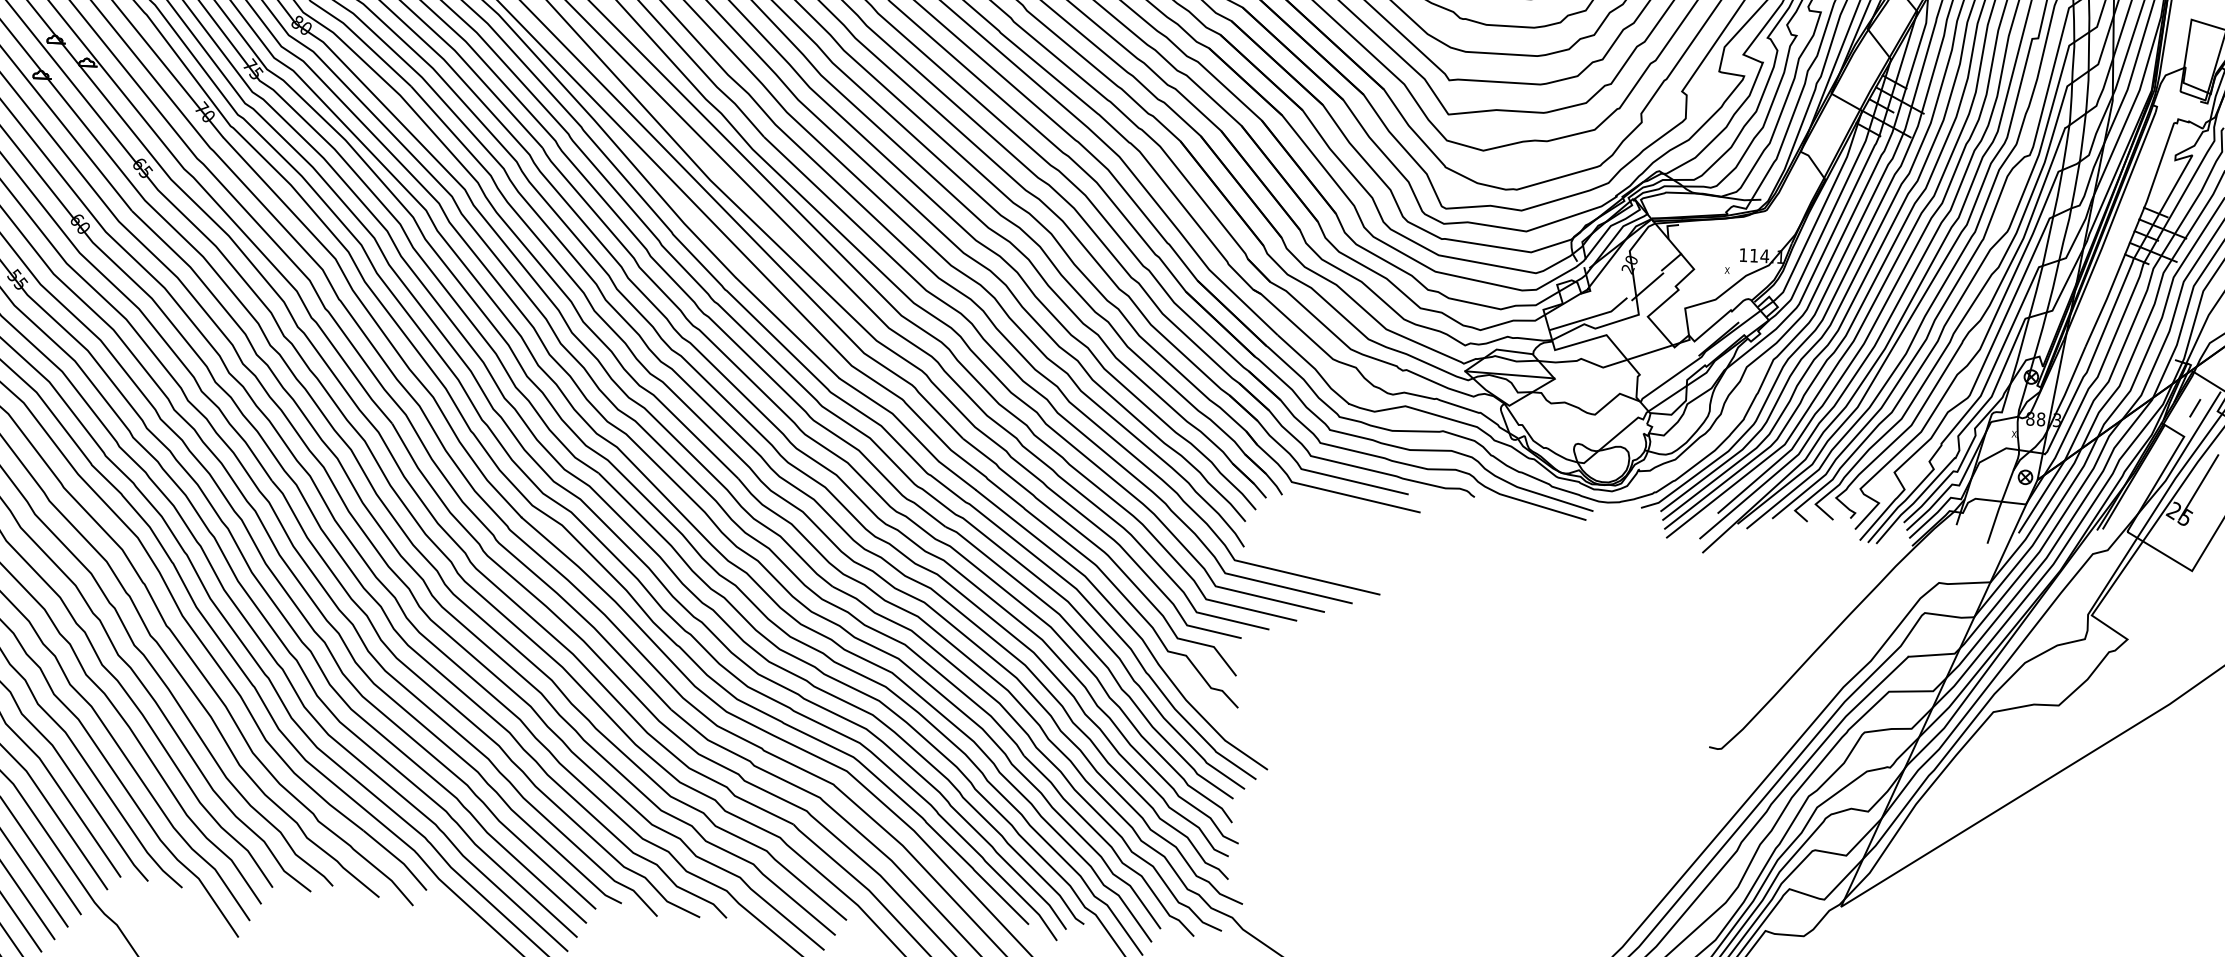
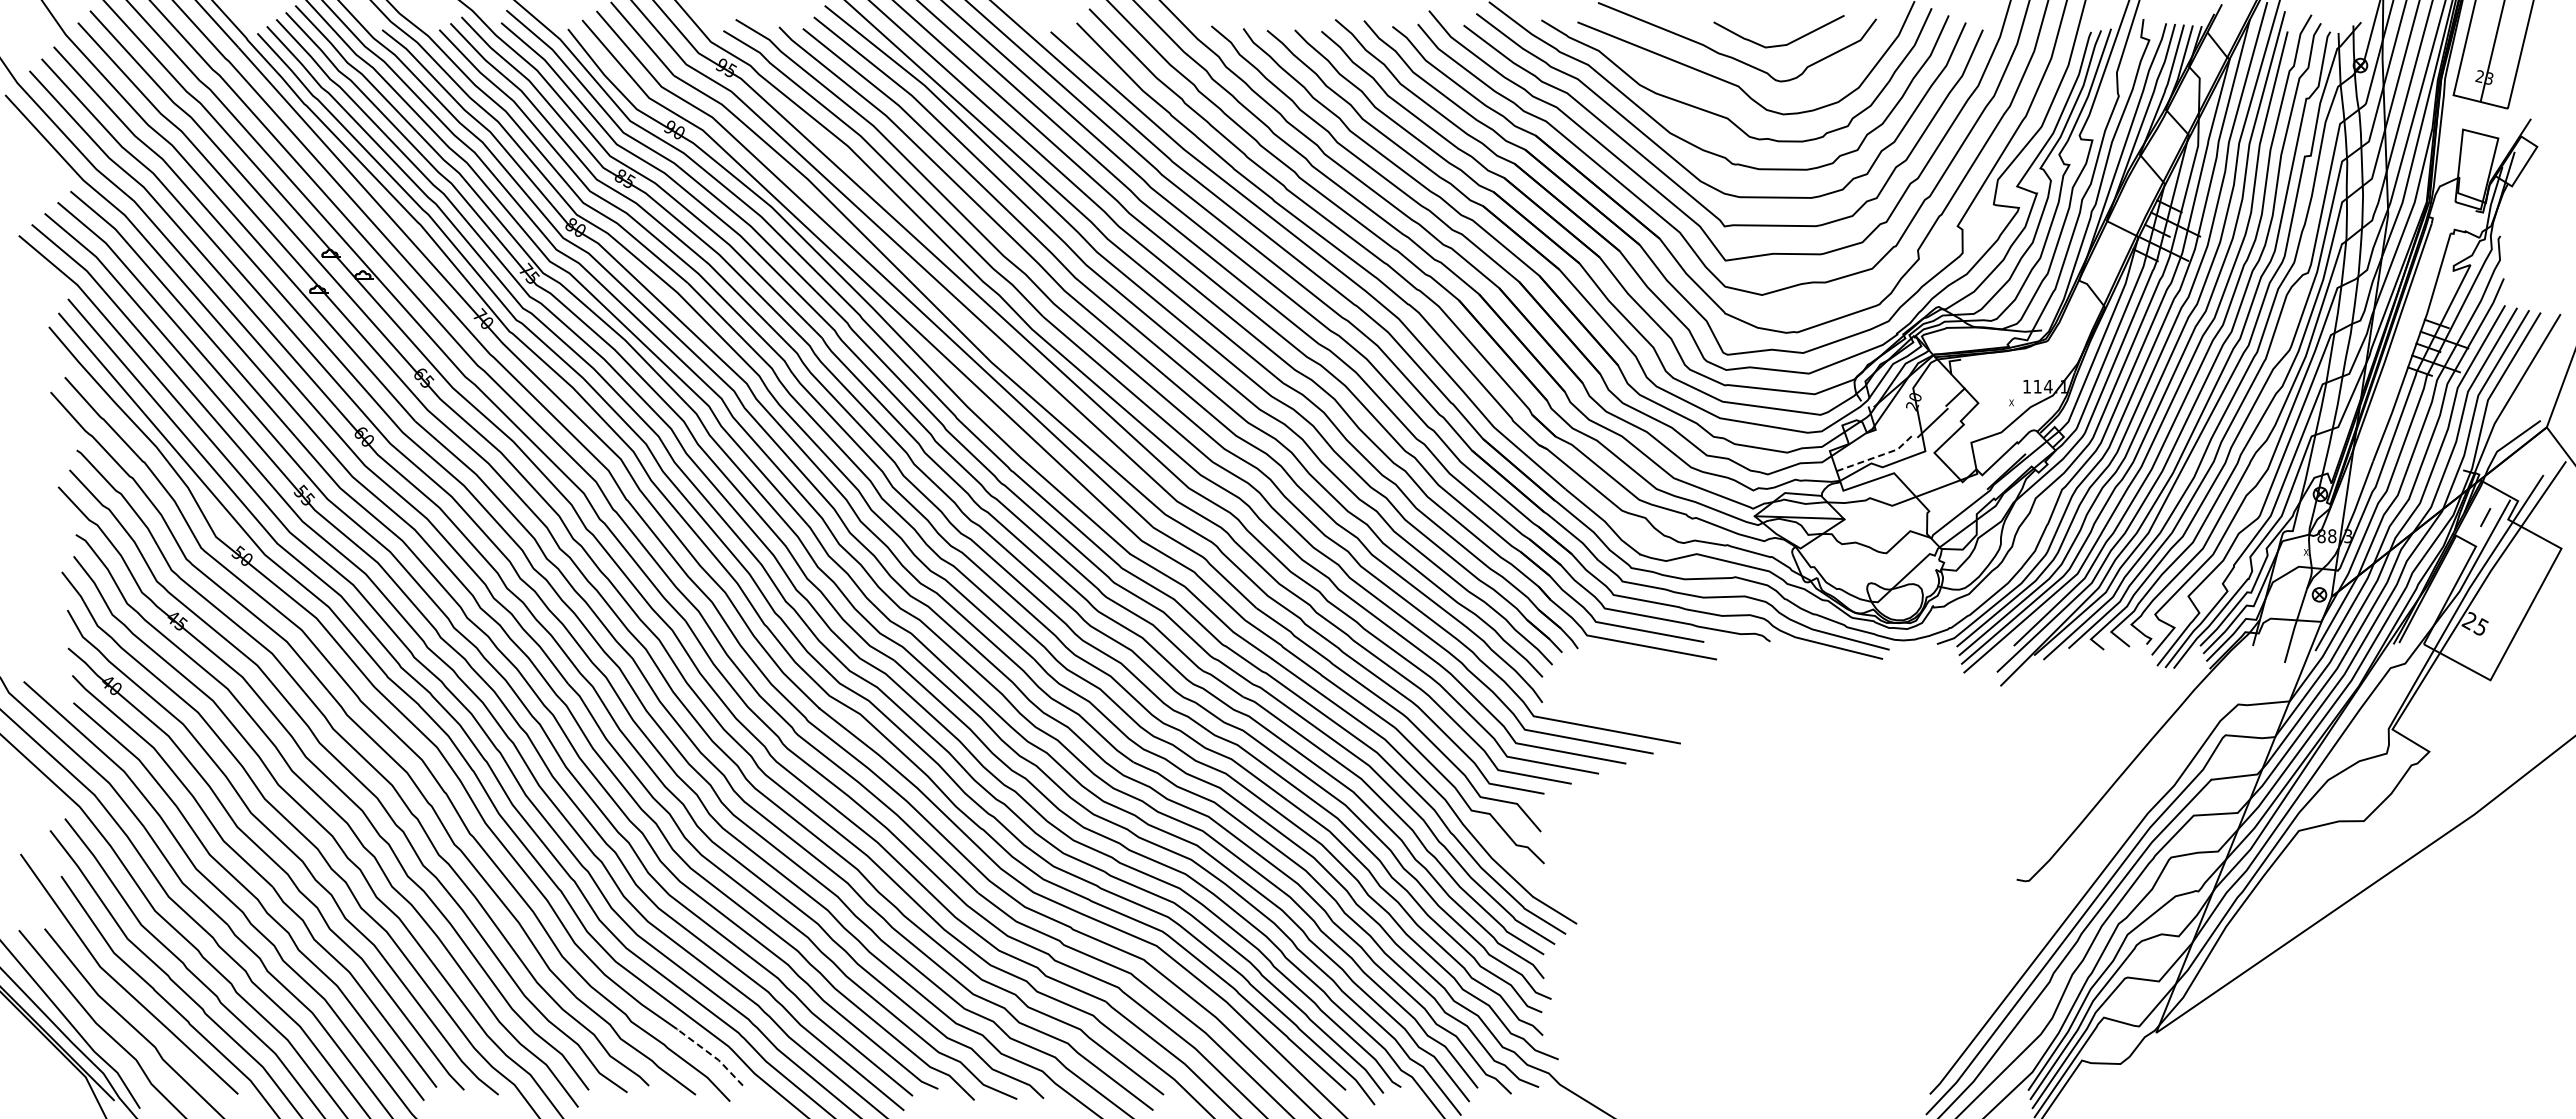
line: (1591, 317) -> (1878, 456), solid -> dashed
line: (2198, 487) -> (2492, 596), removed
line: (396, 857) -> (711, 1054), solid -> dashed

